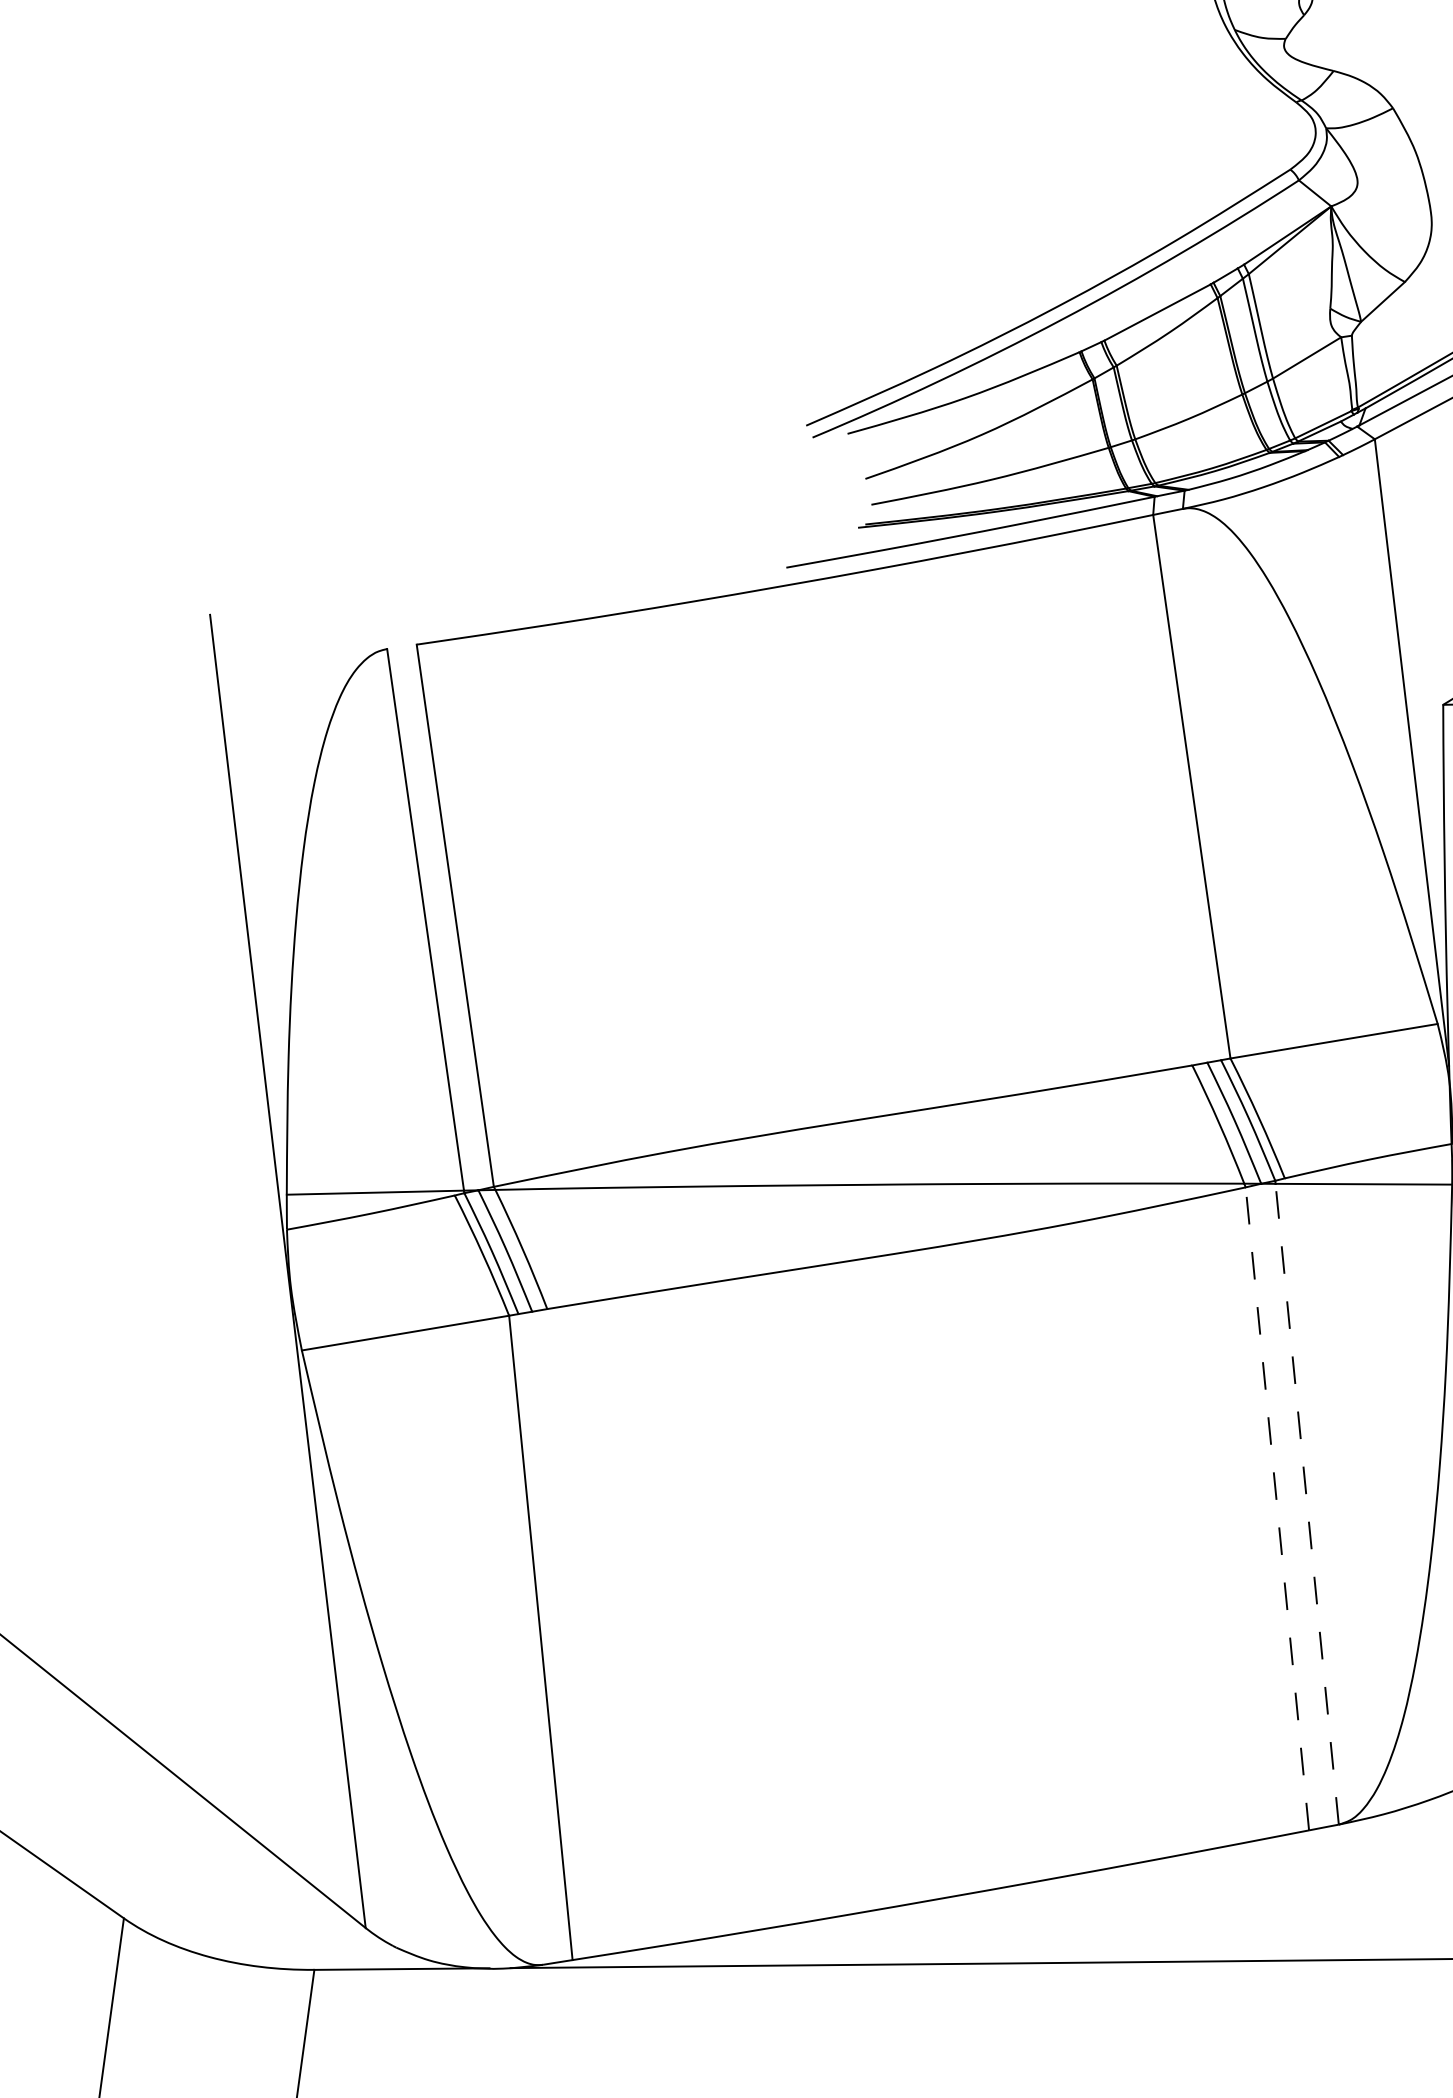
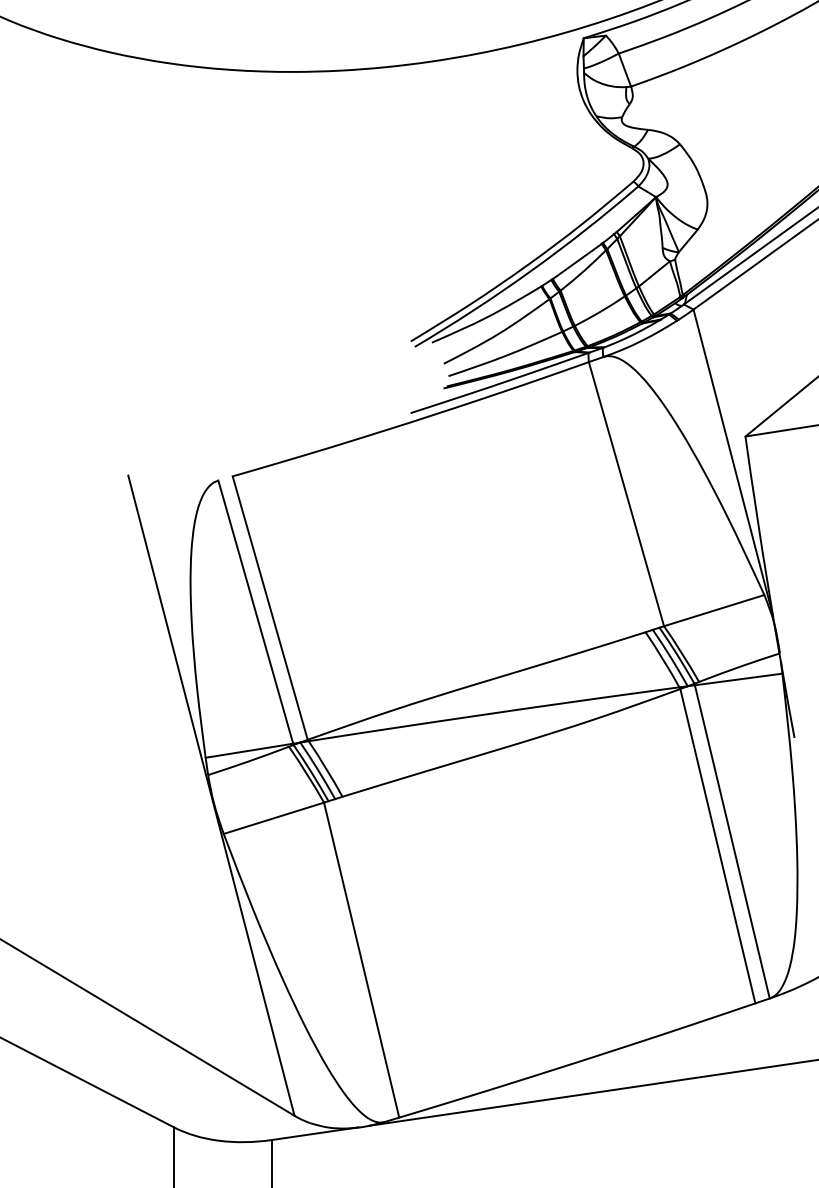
line: (1307, 1503) -> (732, 841), dashed -> solid
line: (1276, 1509) -> (717, 846), dashed -> solid

